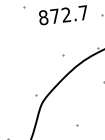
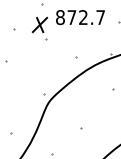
part: (24, 31) -> (39, 28), added

